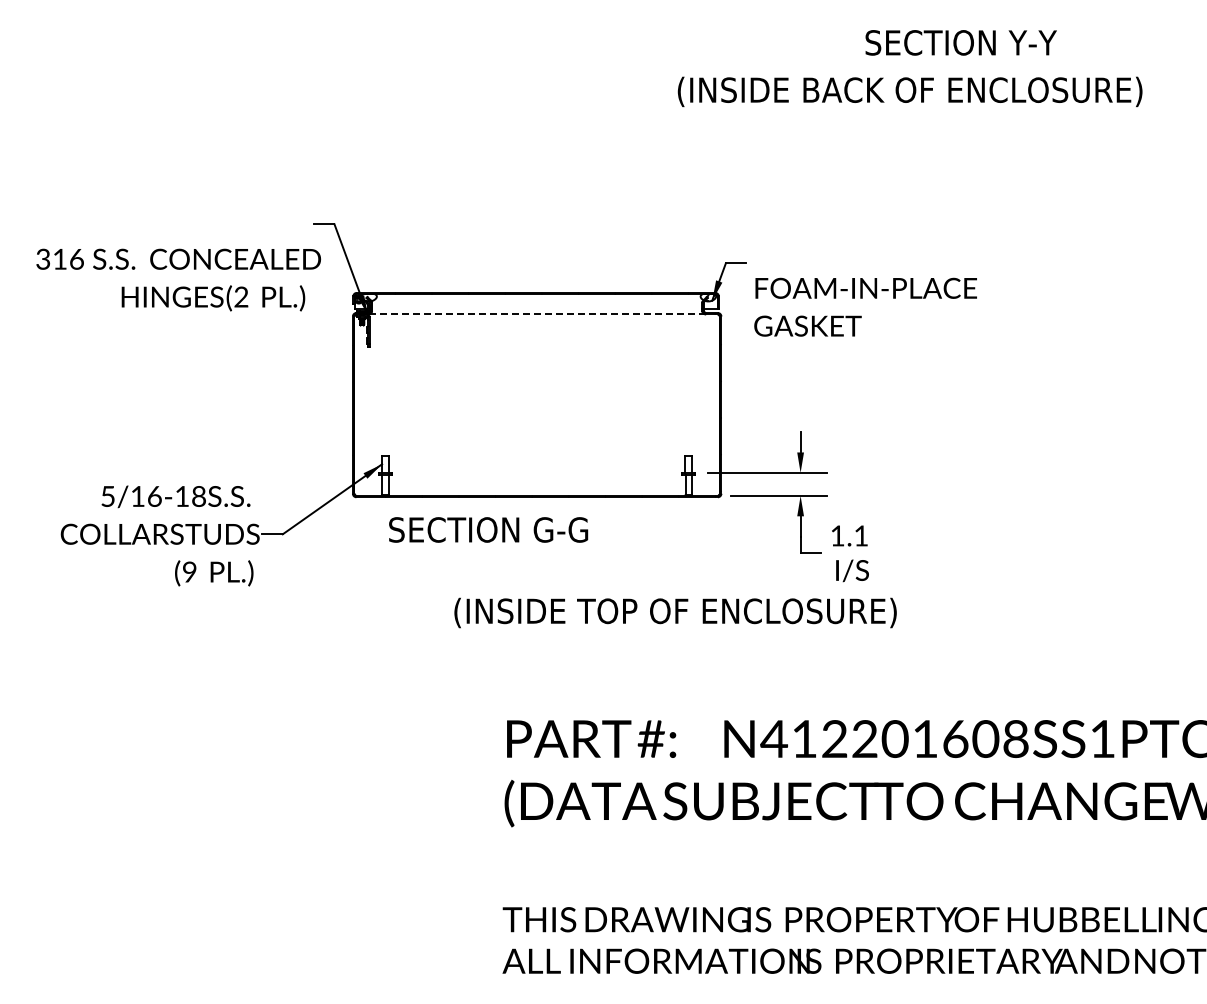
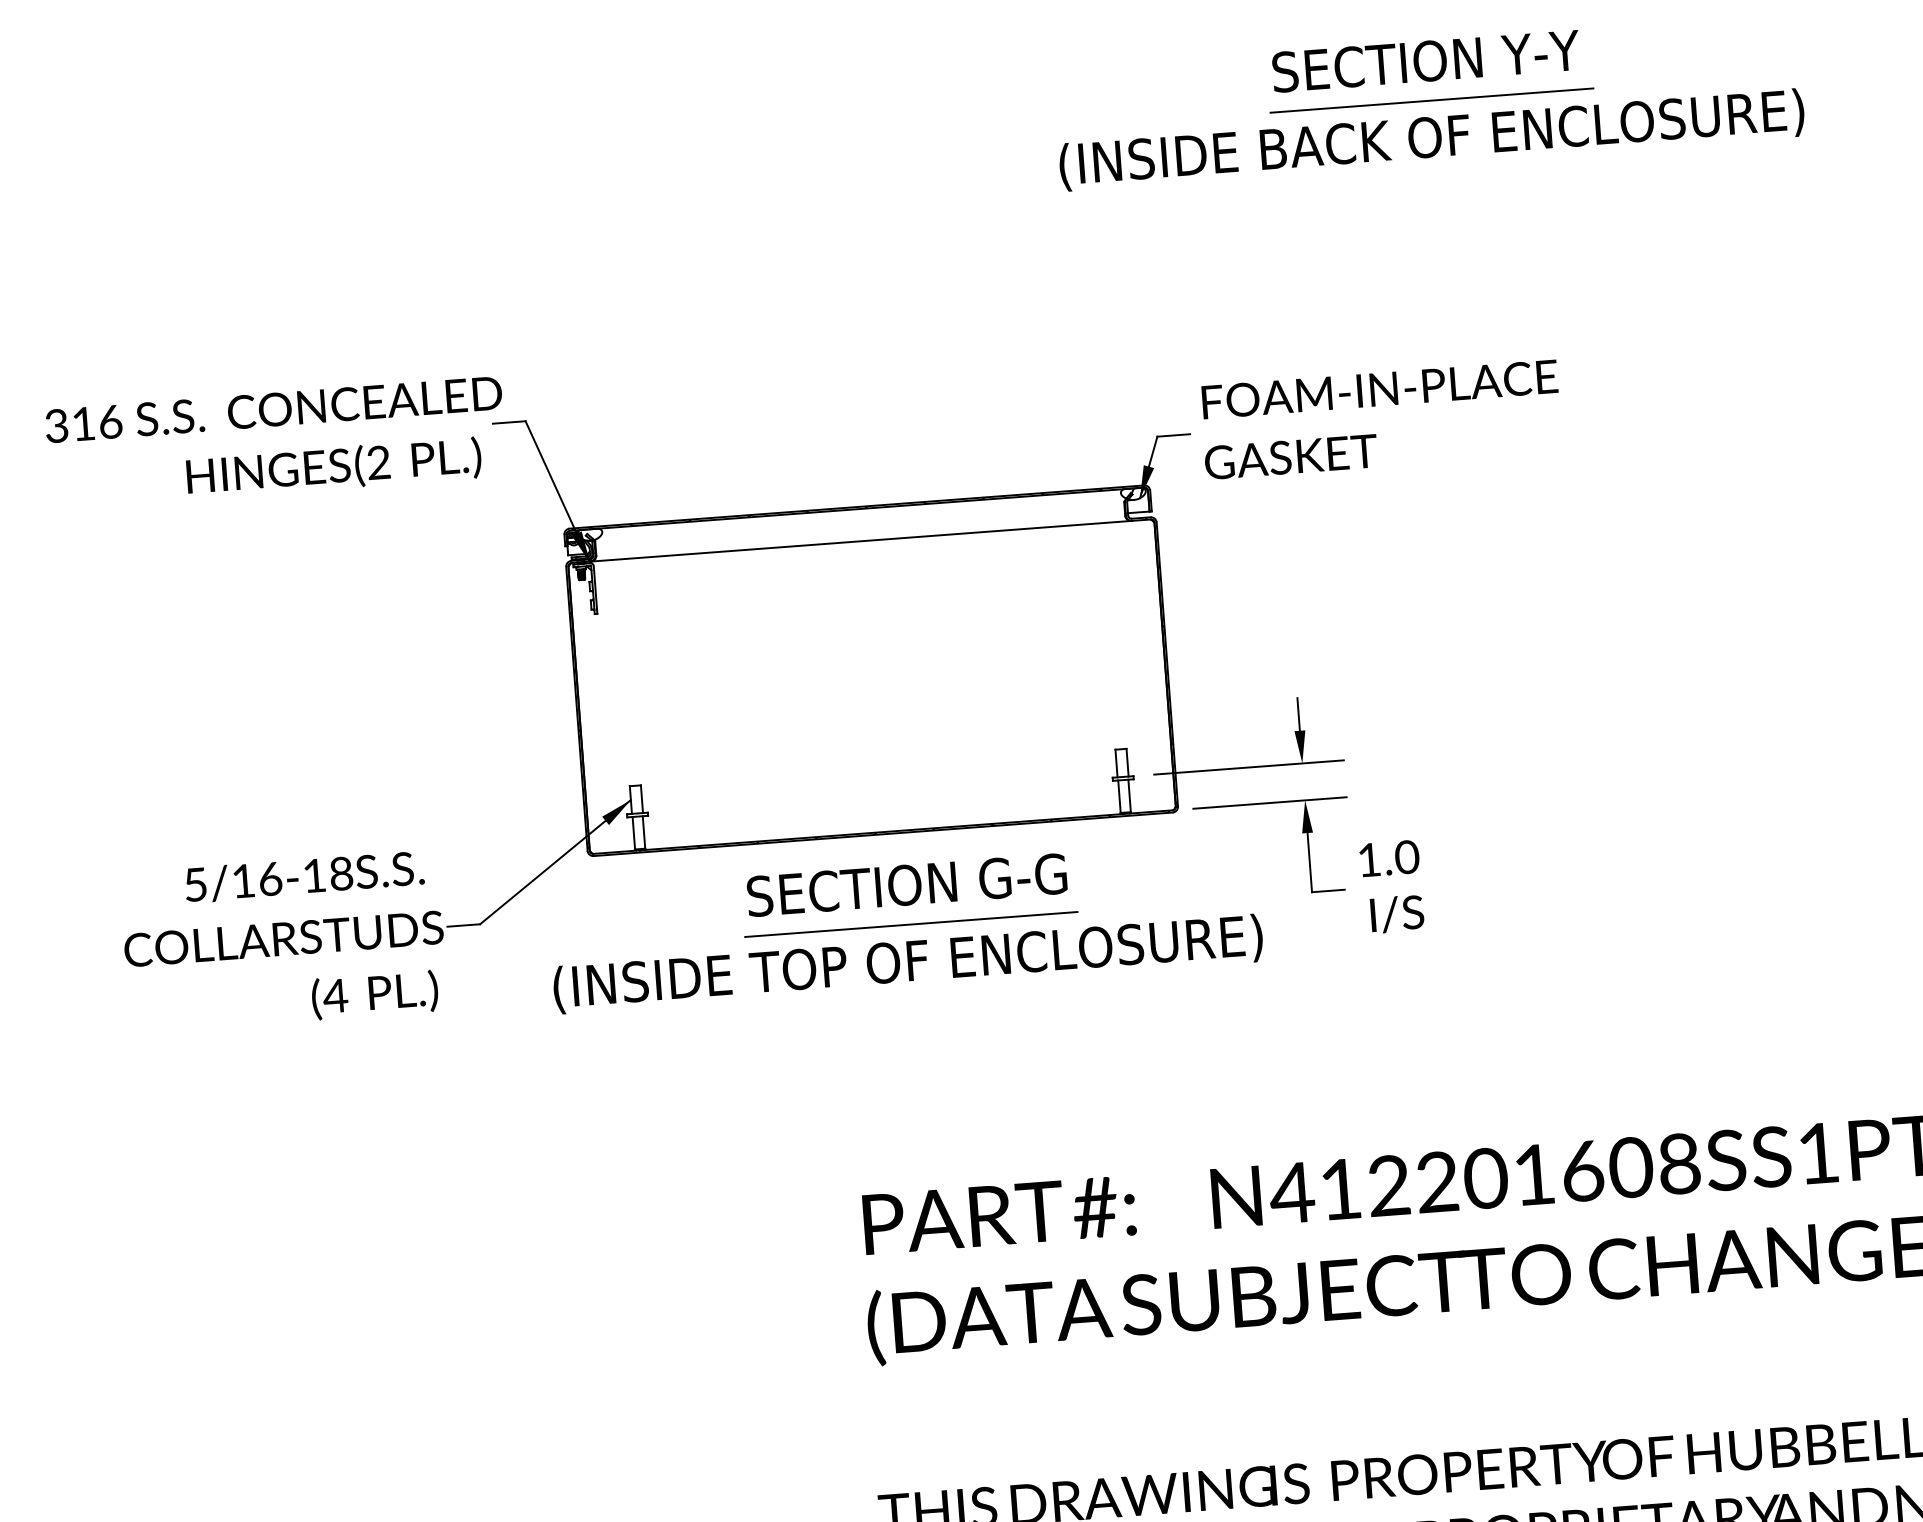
text: (960, 42) -> (1424, 60), moved
line: (911, 67) -> (1431, 100), added
text: (178, 279) -> (275, 442), moved
text: (865, 306) -> (1380, 418), moved
line: (537, 314) -> (861, 541), dashed -> solid
text: (488, 529) -> (906, 884), moved
text: (860, 535) -> (1405, 856), 1.1 -> 1.0
line: (550, 554) -> (911, 924), added
text: (189, 571) -> (335, 995), (9 -> (4
text: (675, 612) -> (907, 963), moved

